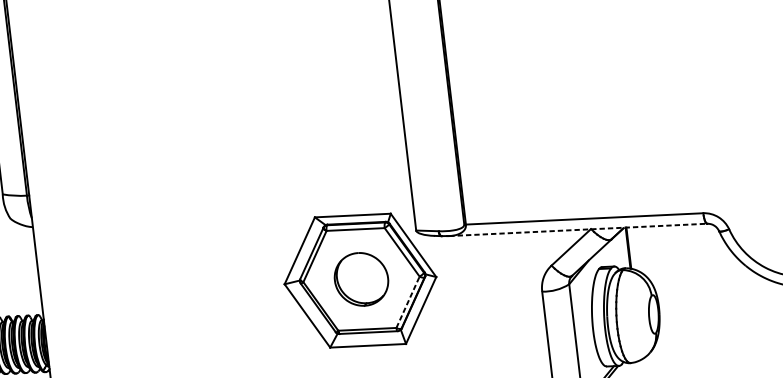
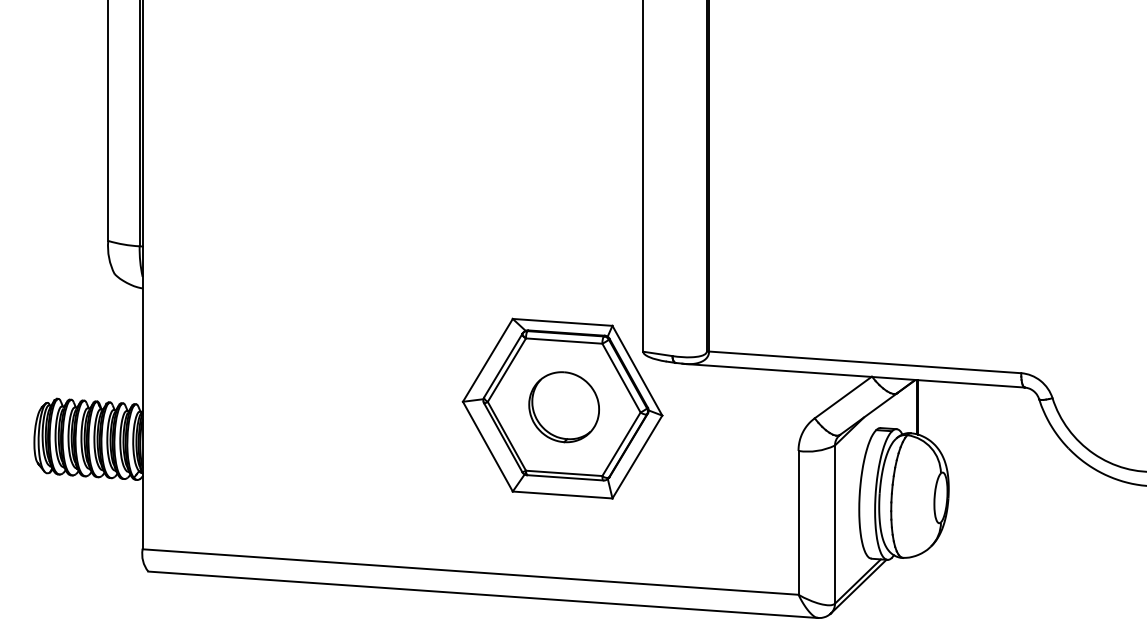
line: (578, 229) -> (855, 375), dashed -> solid
line: (407, 301) -> (621, 443), dashed -> solid

